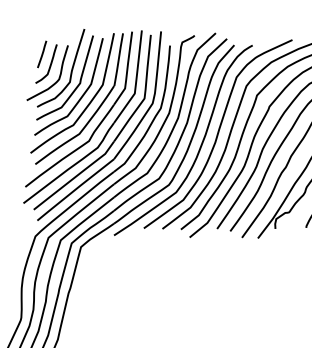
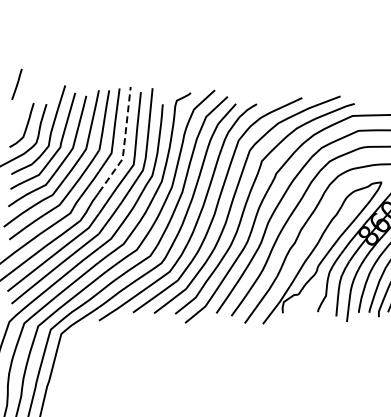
line: (41, 53) -> (16, 83), moved
line: (136, 79) -> (124, 143), solid -> dashed

